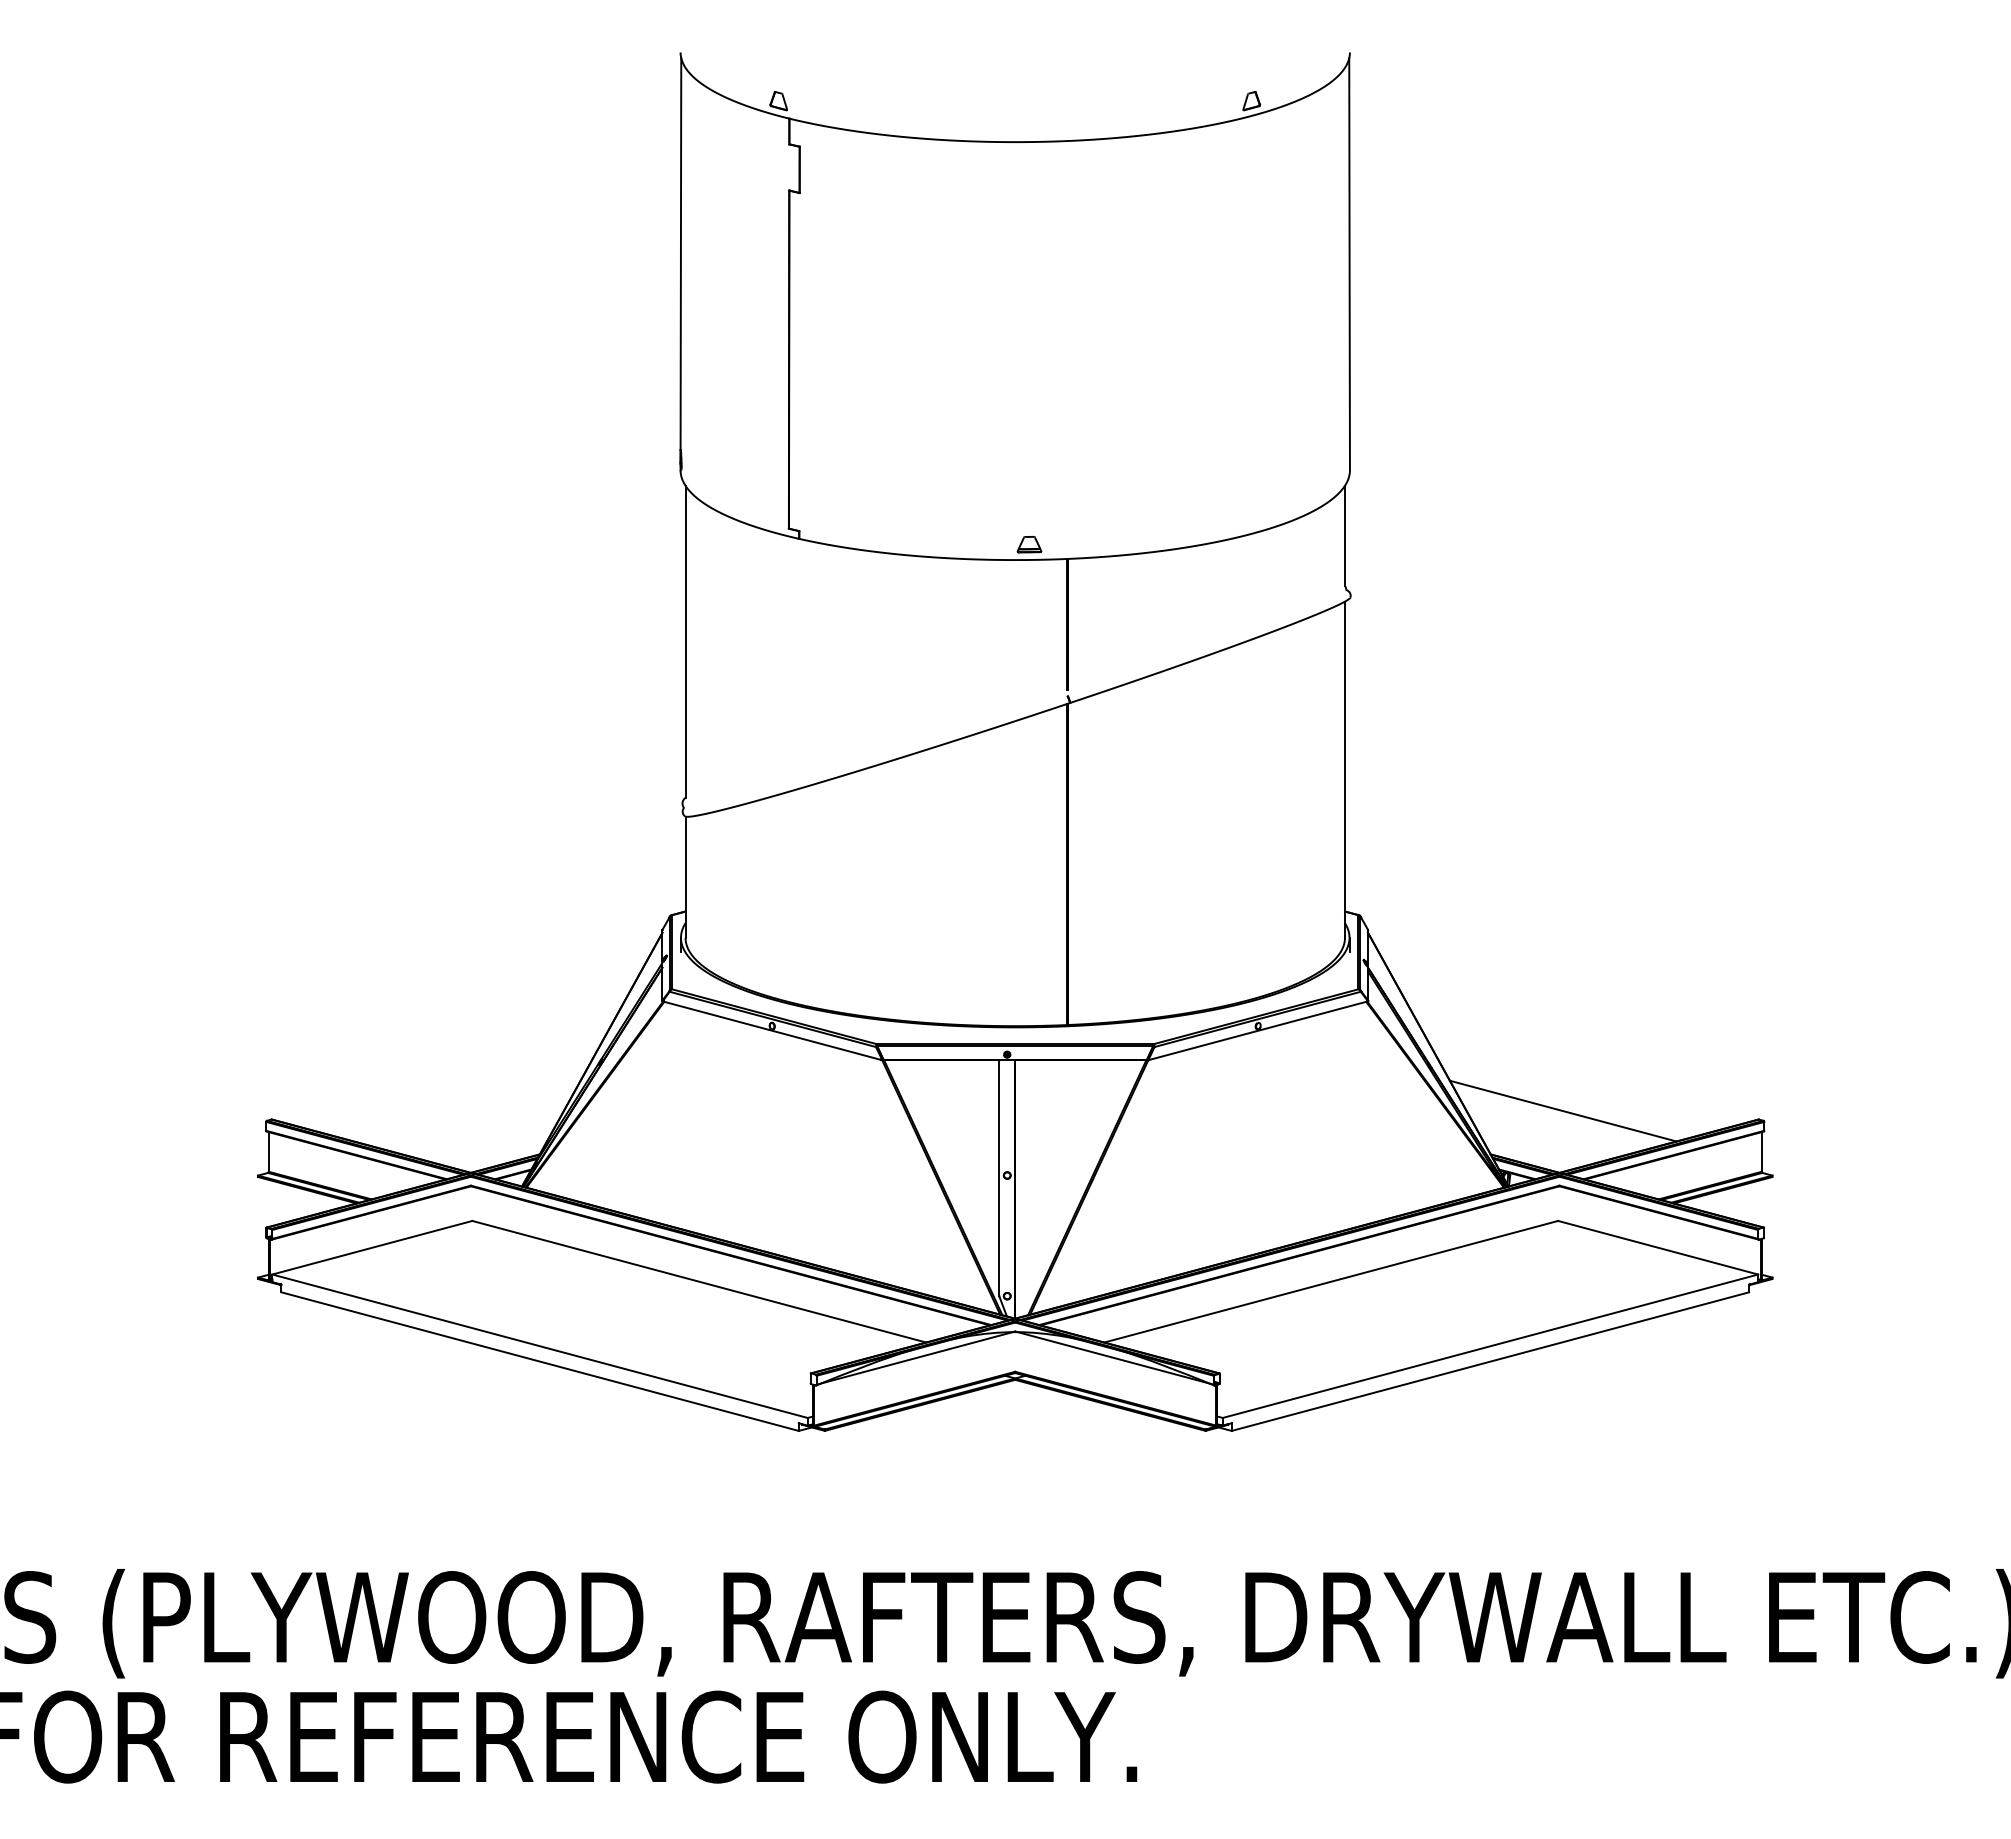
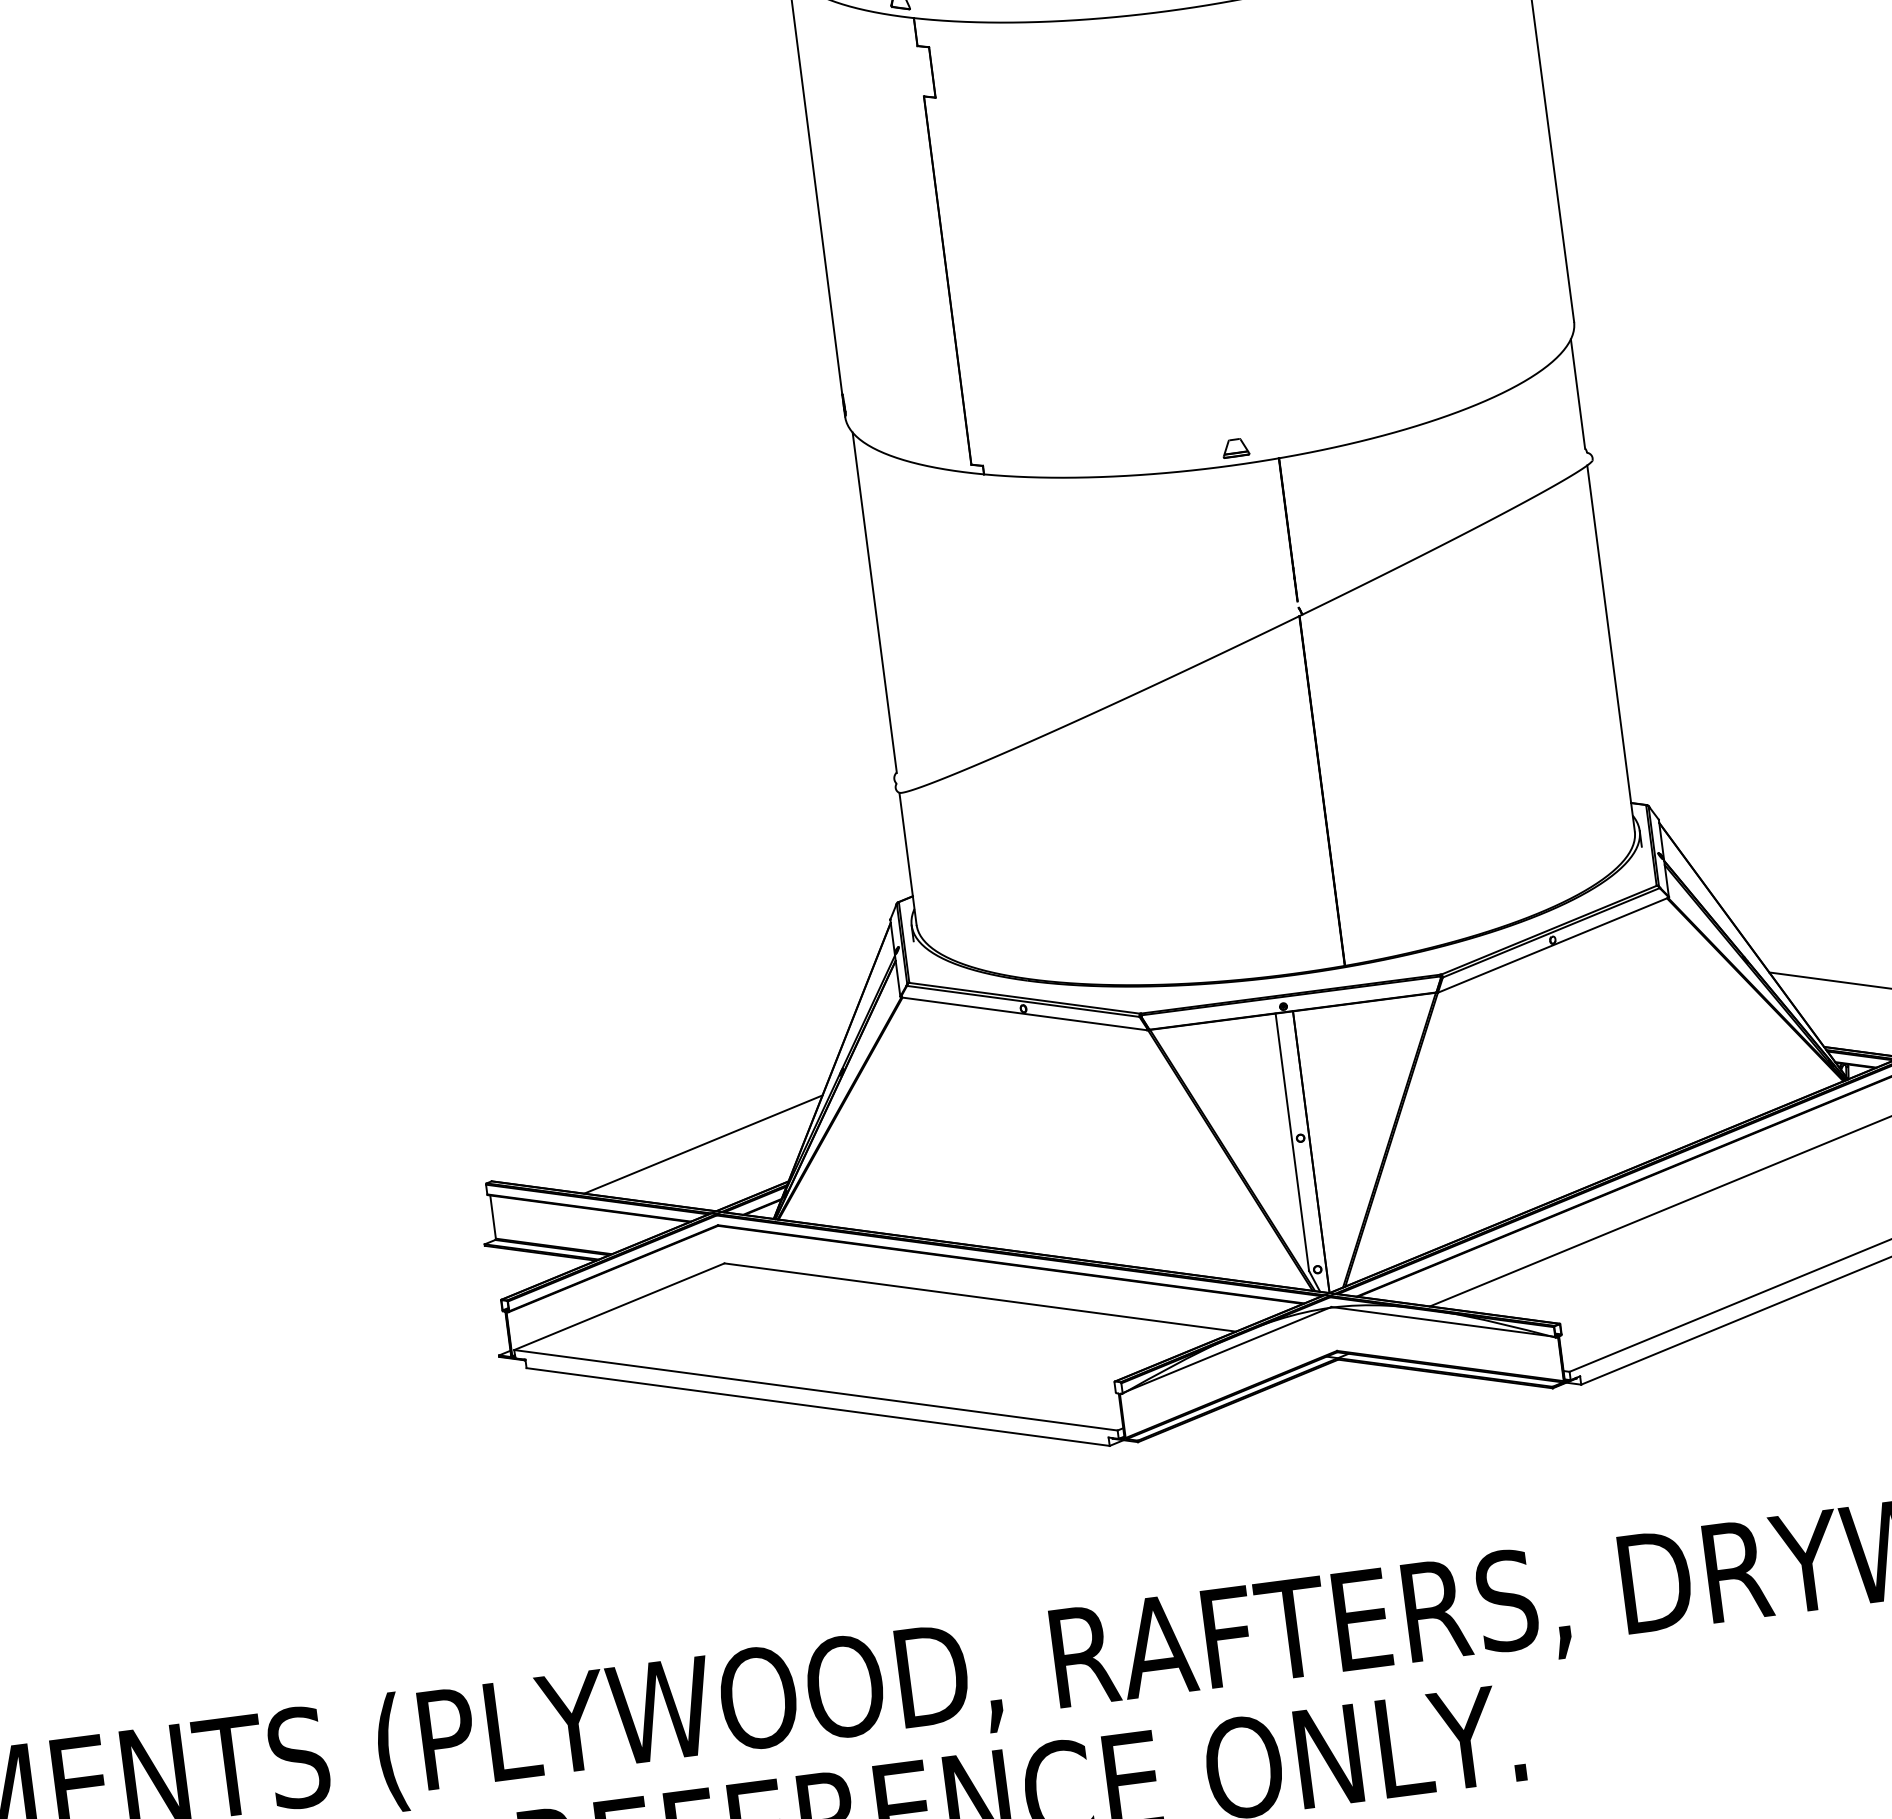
line: (466, 1110) -> (702, 1143), added

